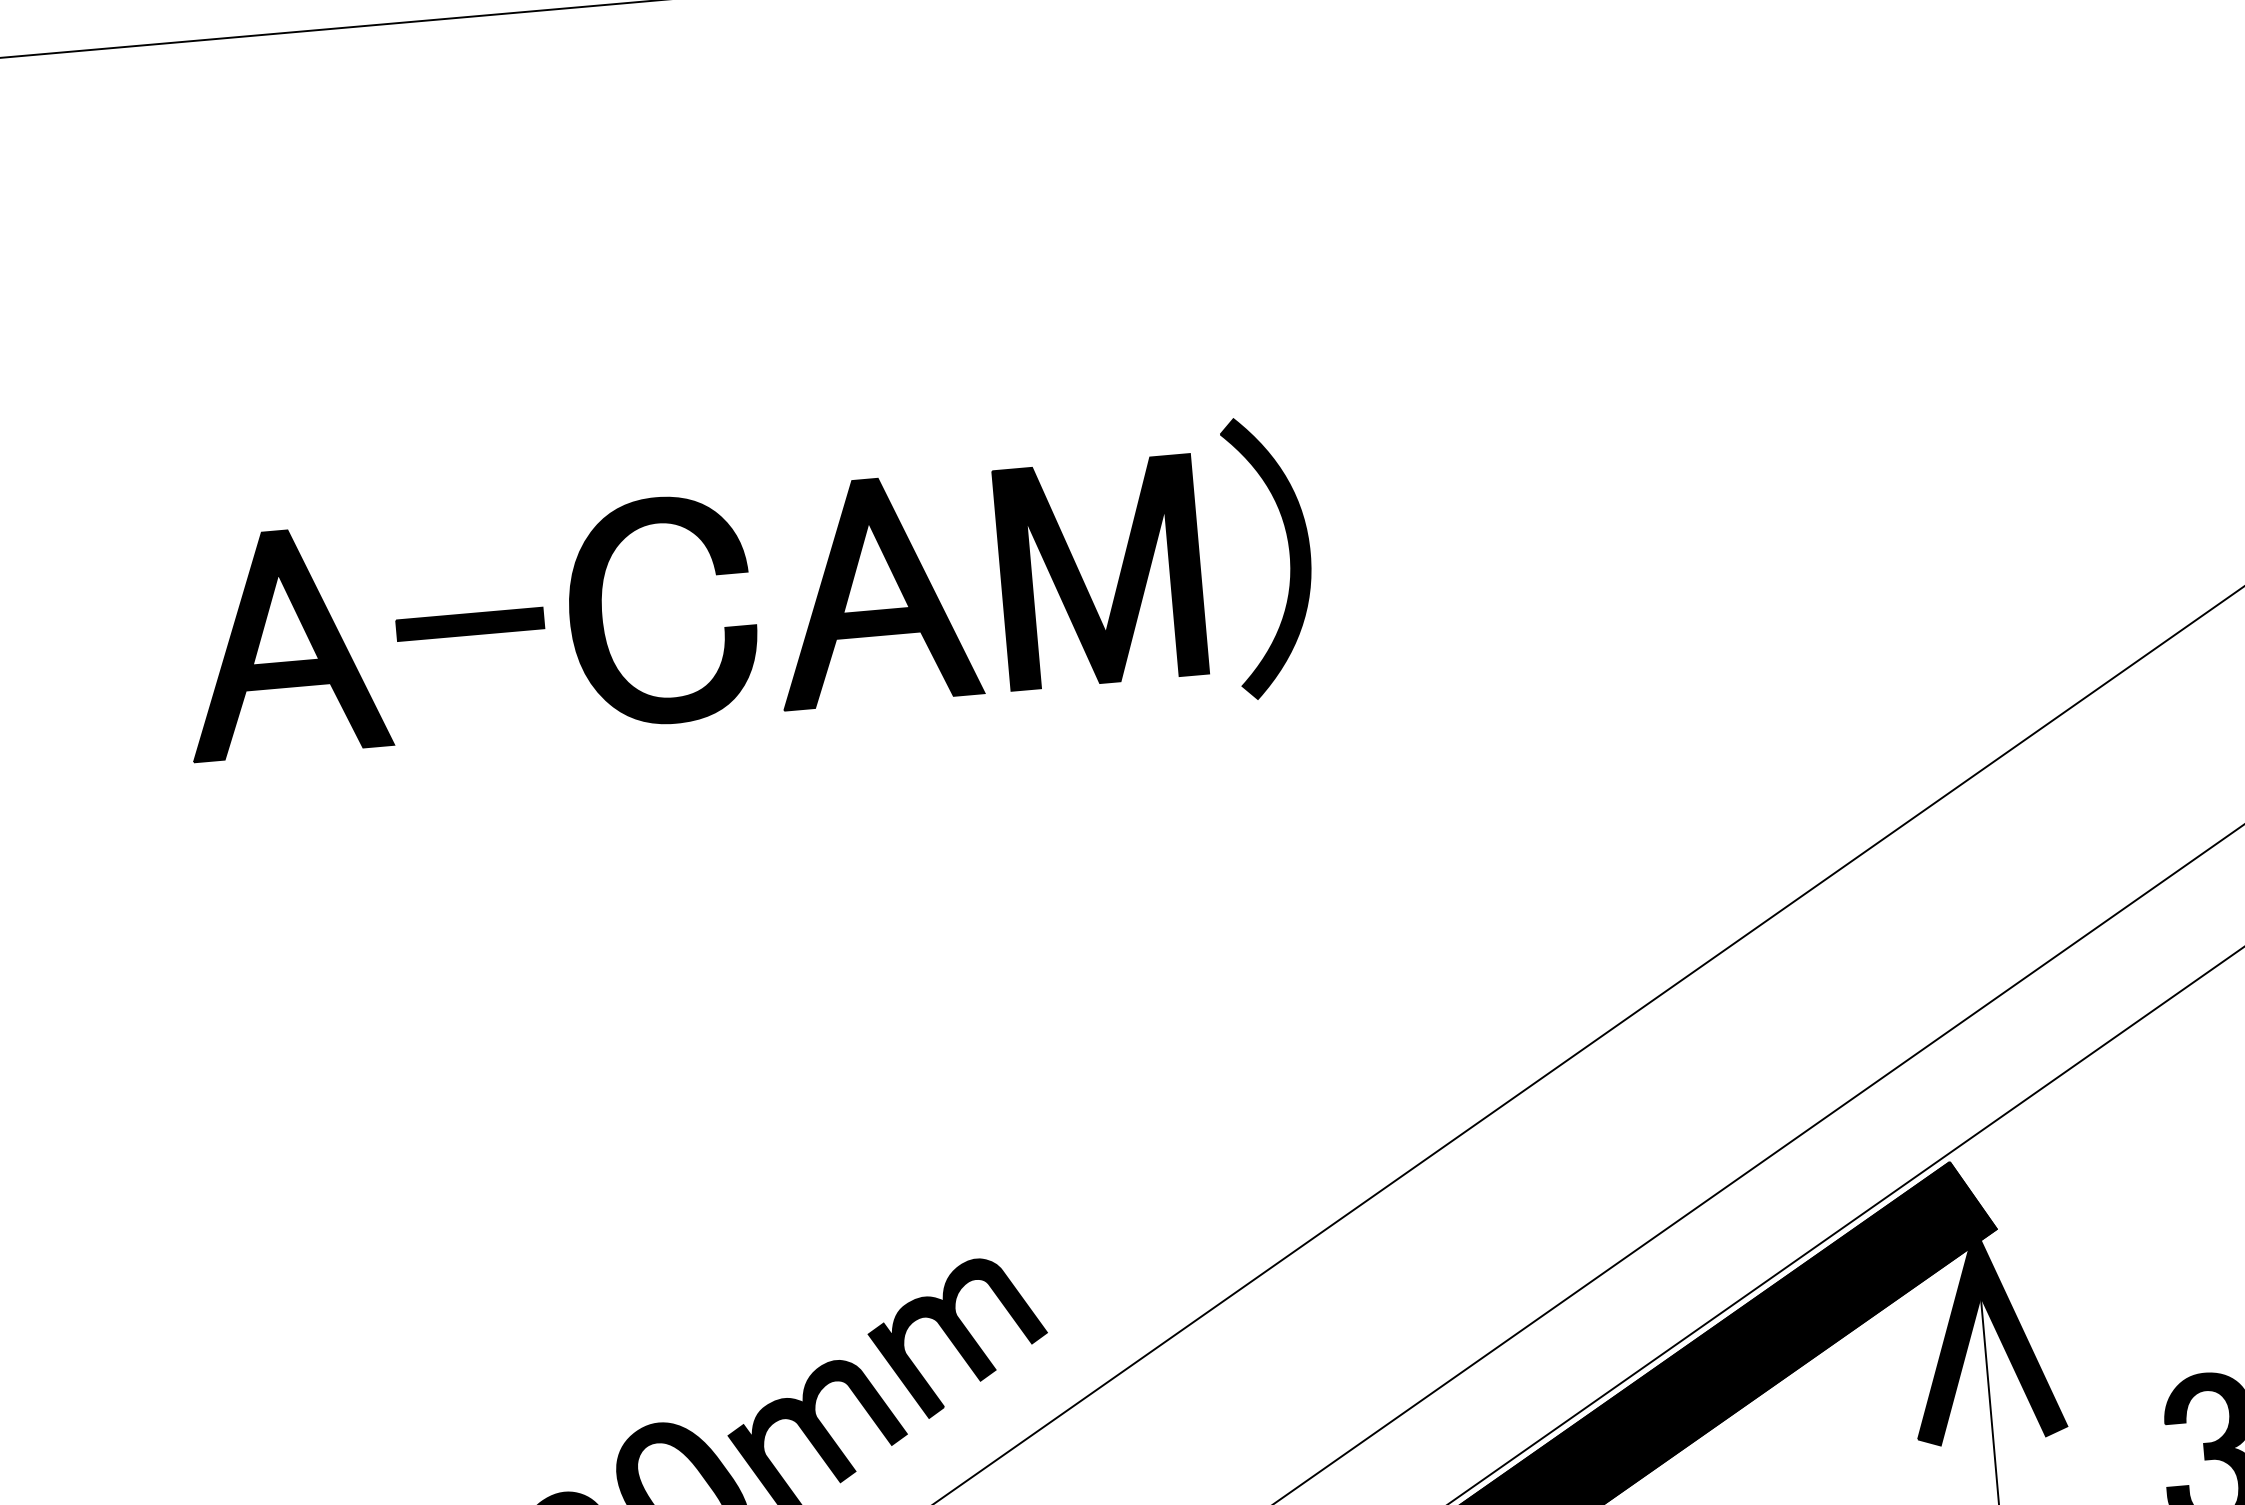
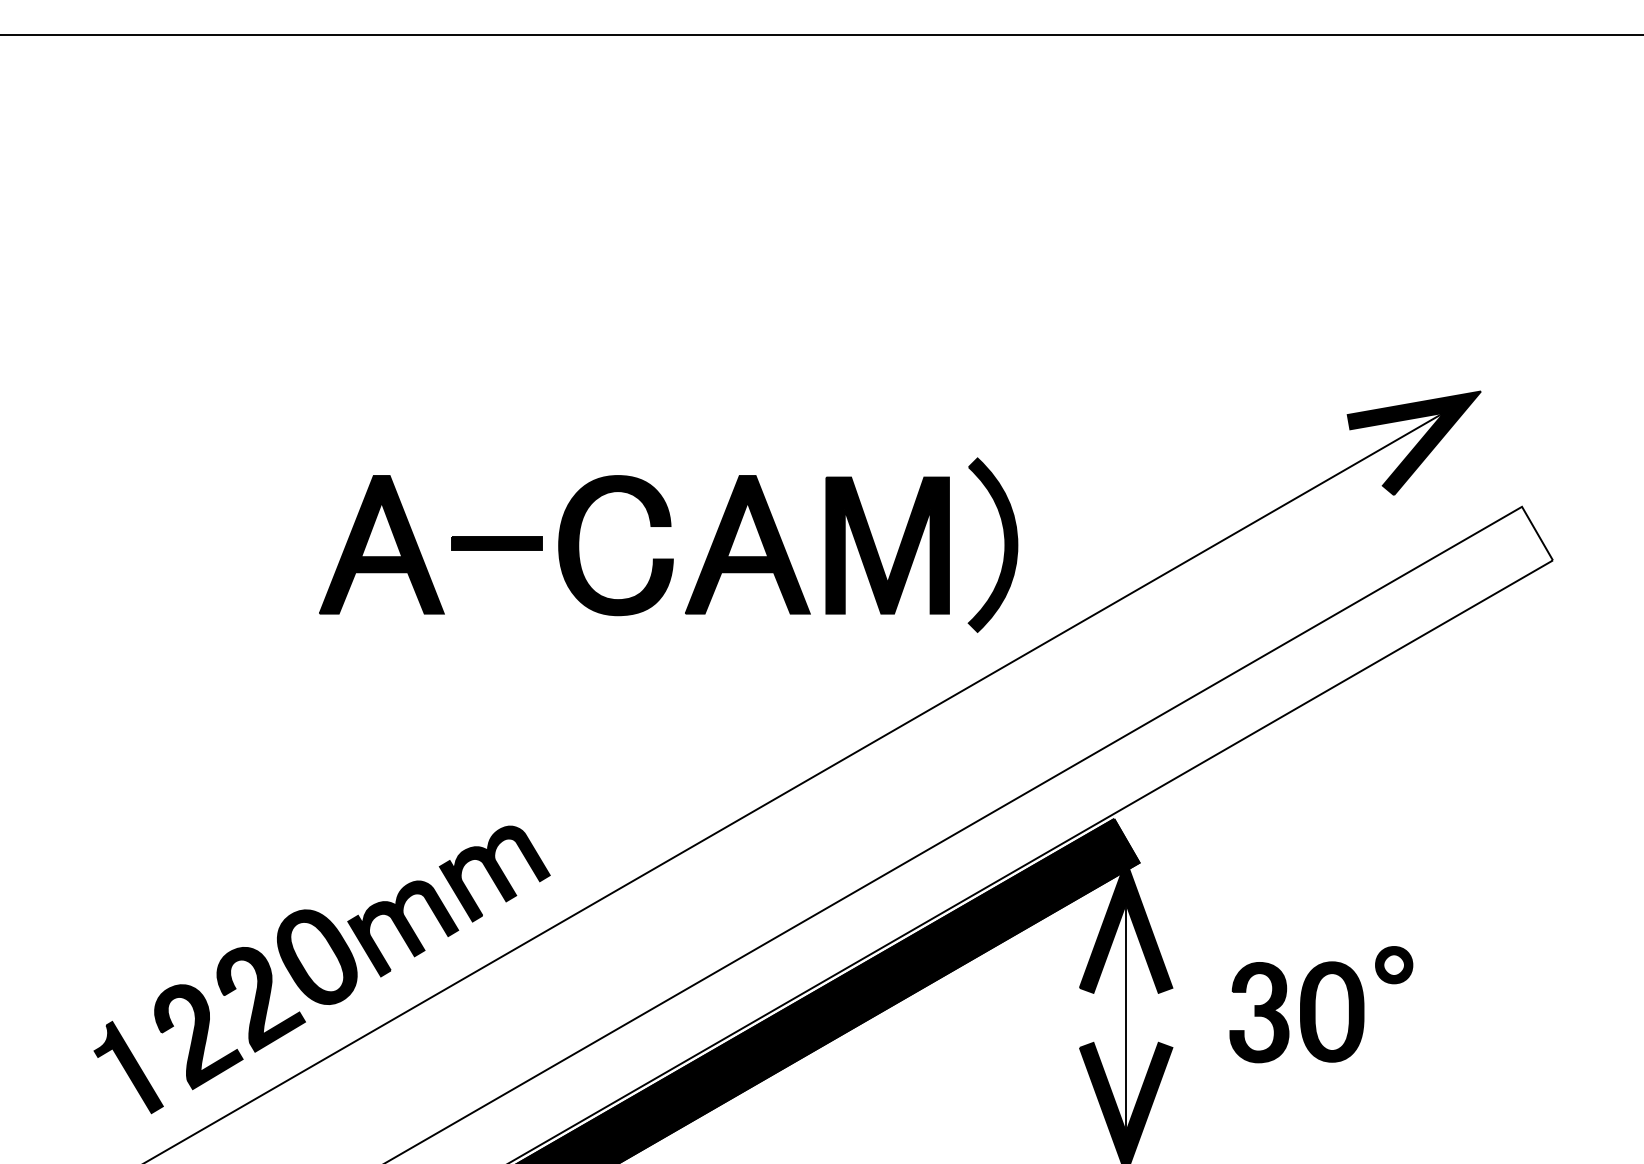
part: (748, 624) -> (668, 558), moved

